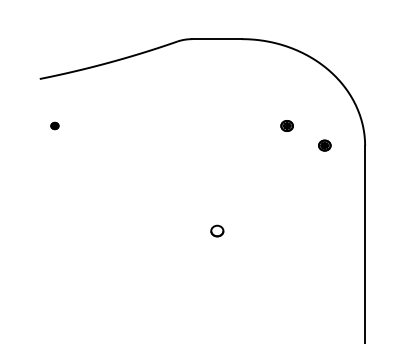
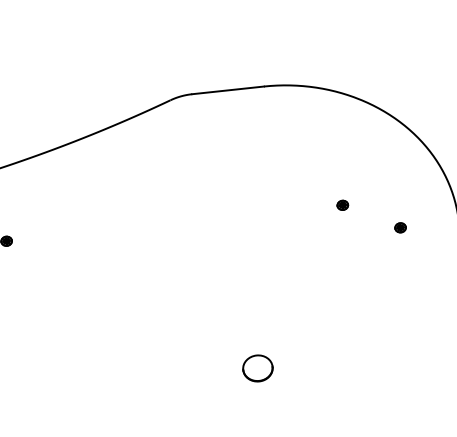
part: (286, 125) -> (341, 204), size x0.62
part: (324, 145) -> (399, 227), size x0.62
part: (217, 230) -> (258, 367), size x1.67

